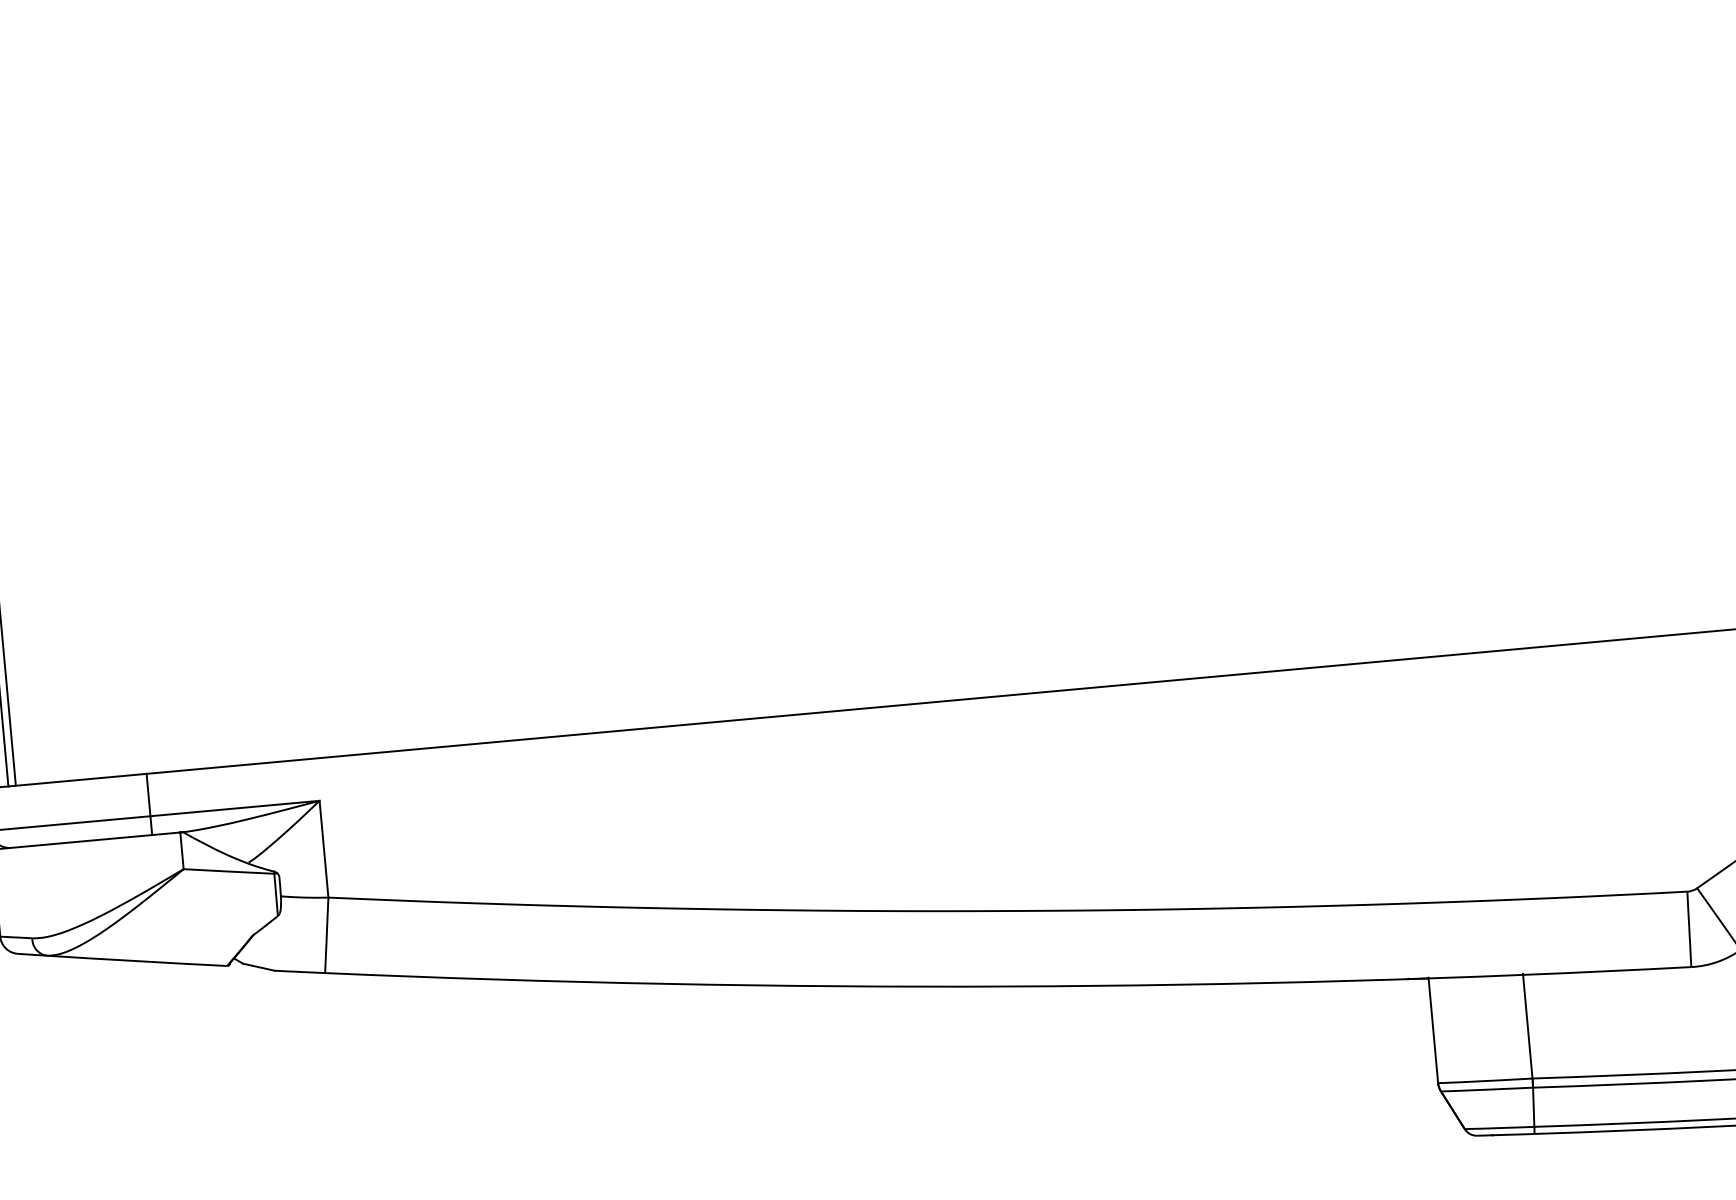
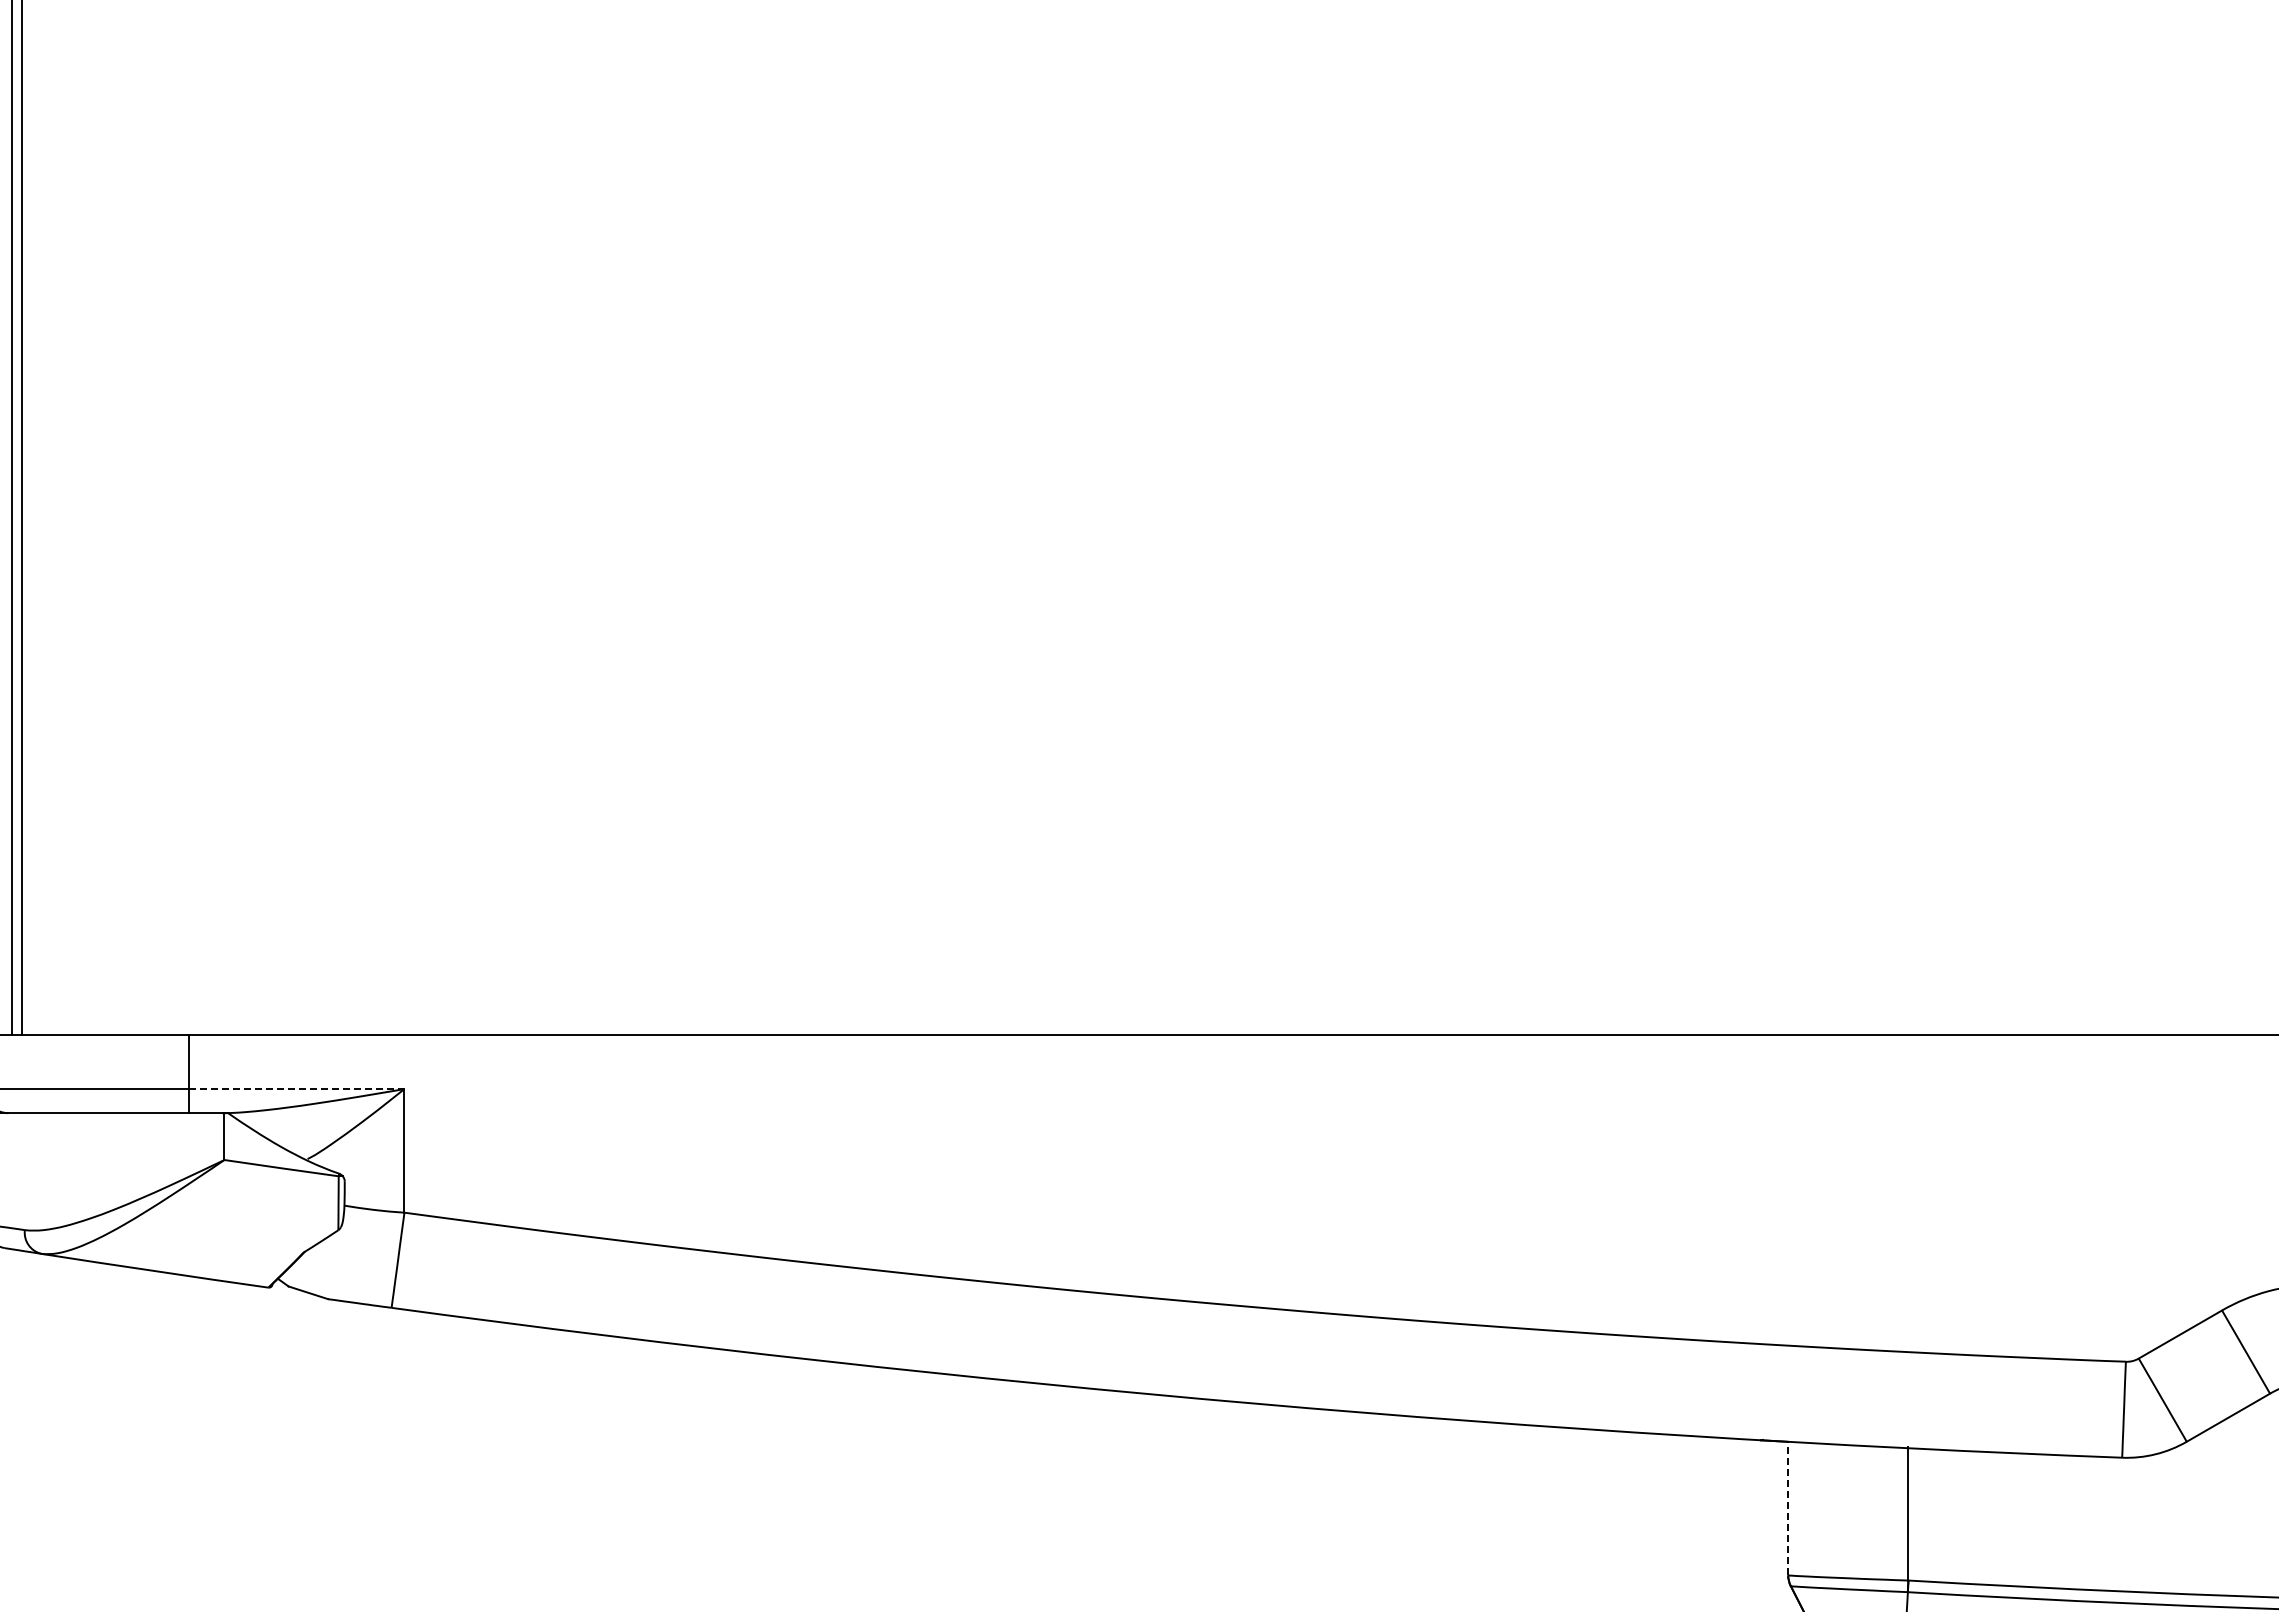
line: (235, 808) -> (296, 1089), solid -> dashed
line: (1433, 1029) -> (1788, 1507), solid -> dashed

